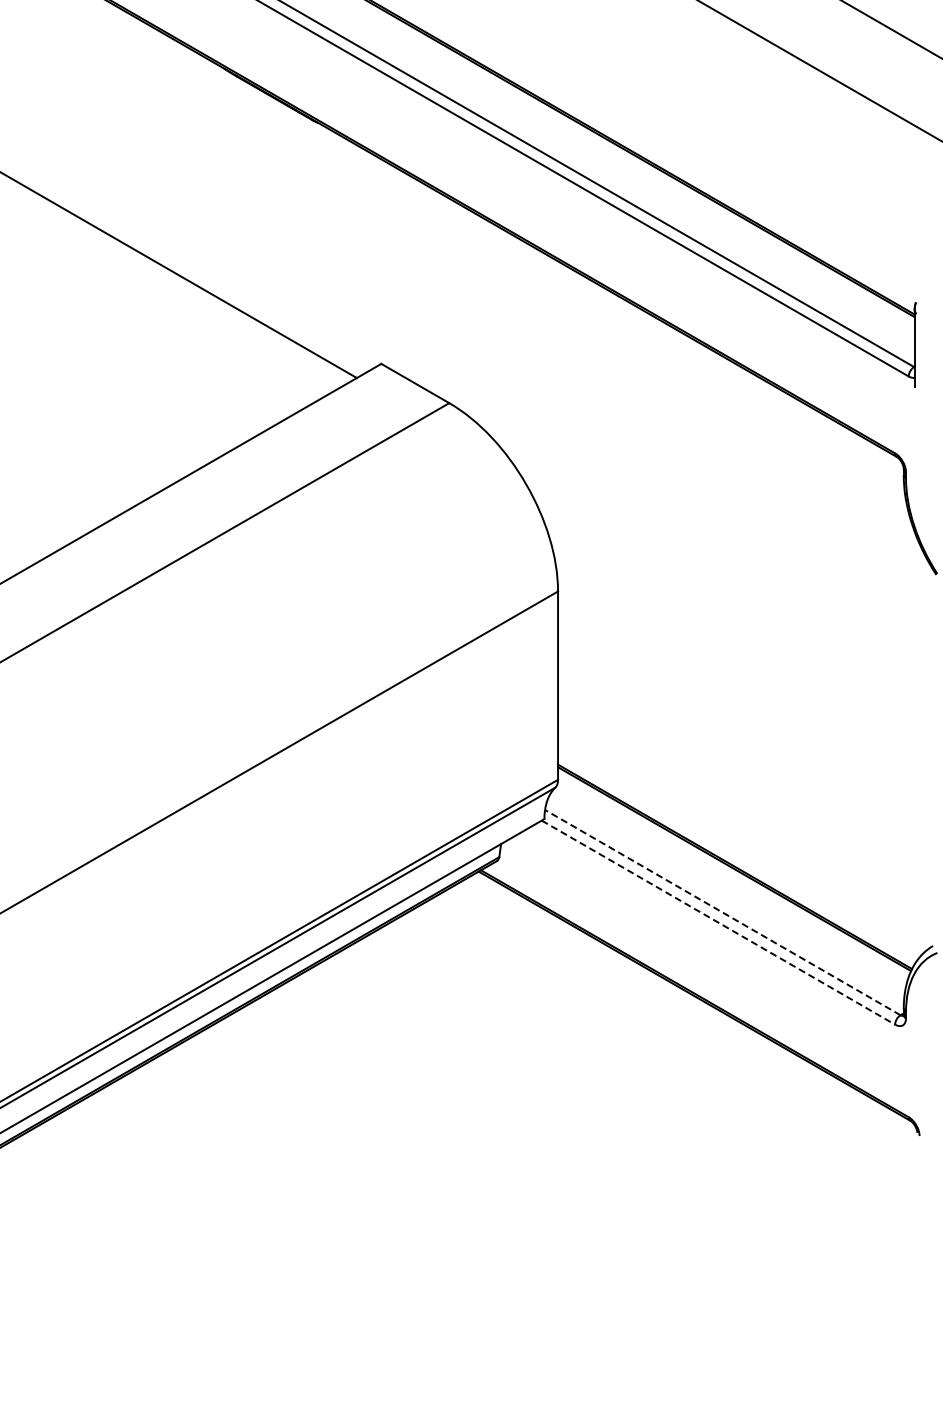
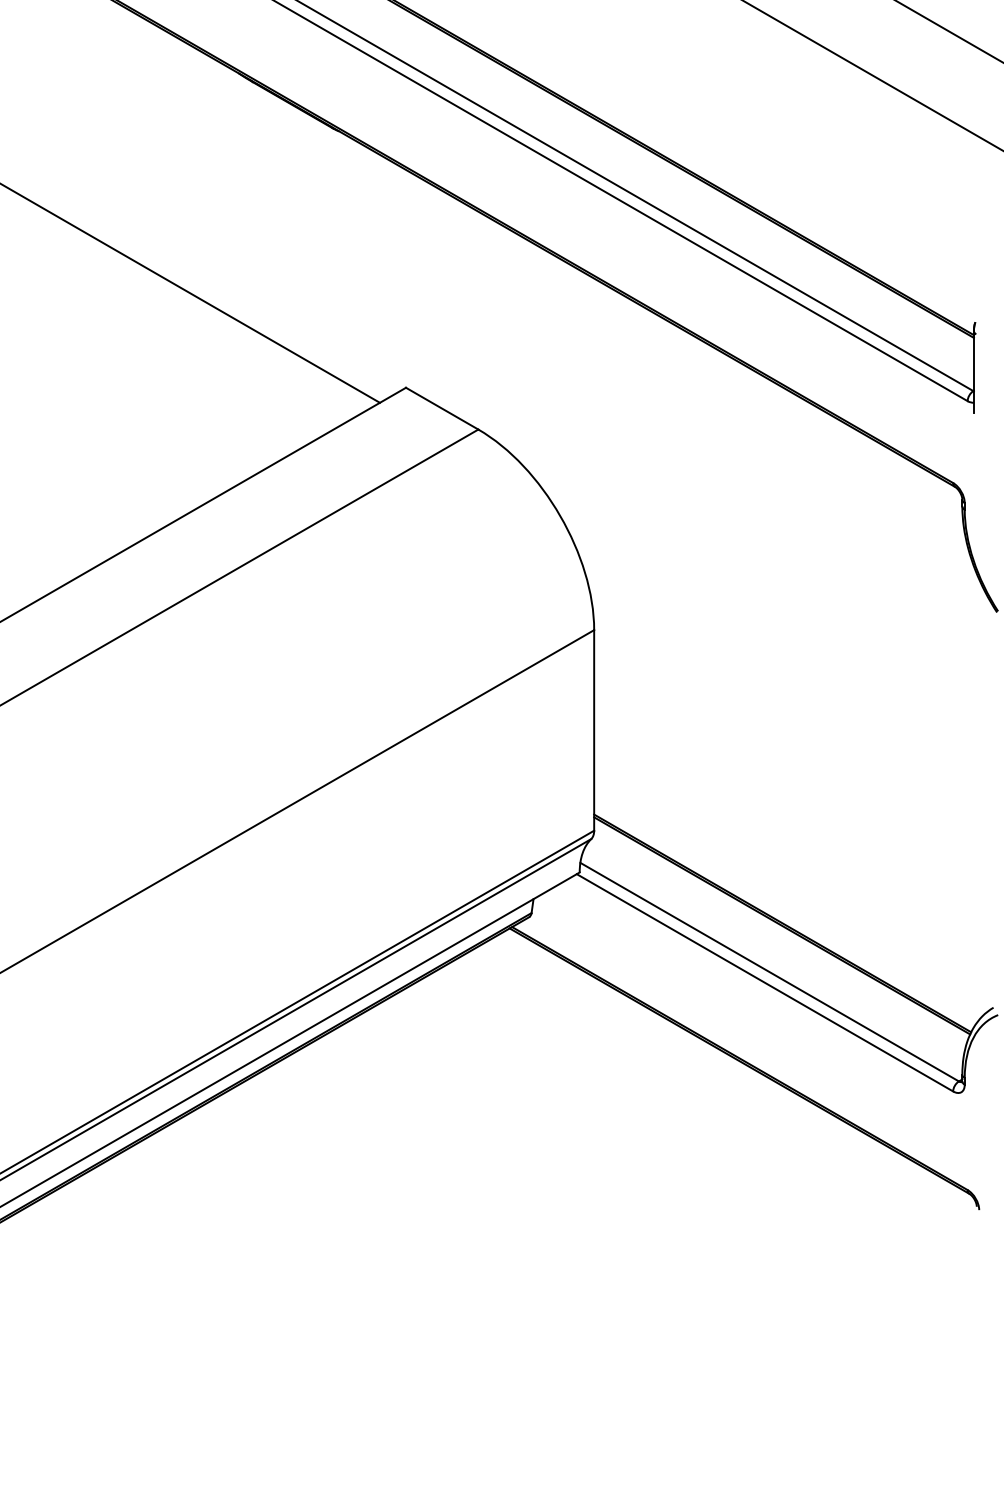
line: (722, 912) -> (769, 972), dashed -> solid
line: (718, 922) -> (765, 982), dashed -> solid

